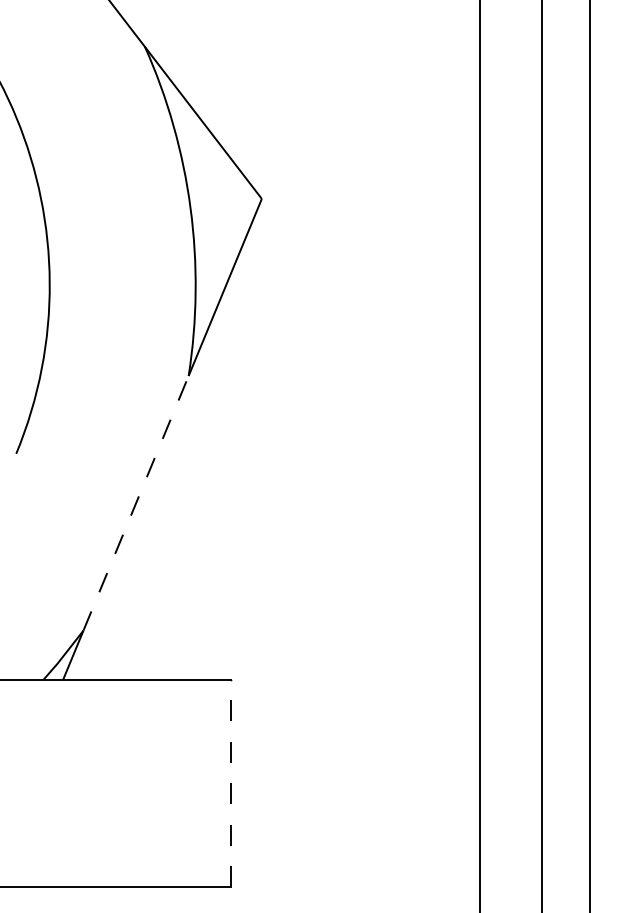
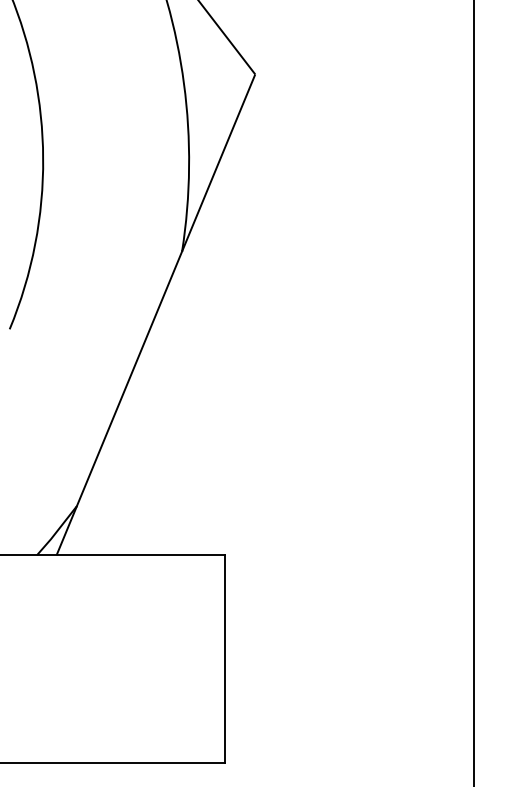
line: (136, 503) -> (129, 379), dashed -> solid
line: (231, 783) -> (224, 659), dashed -> solid

